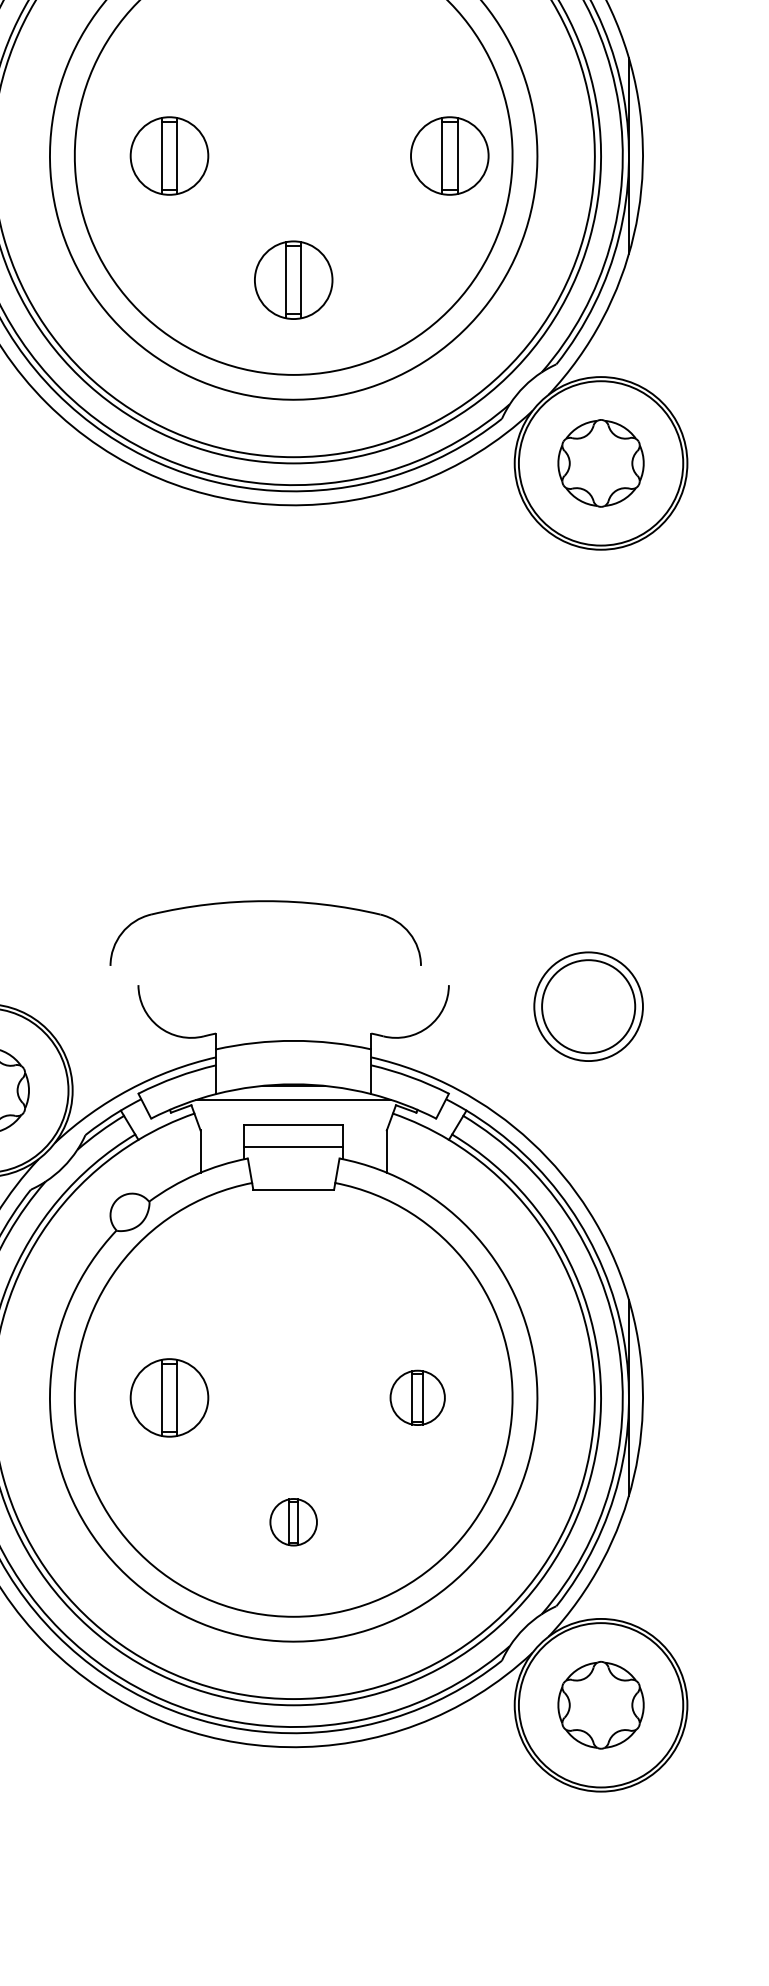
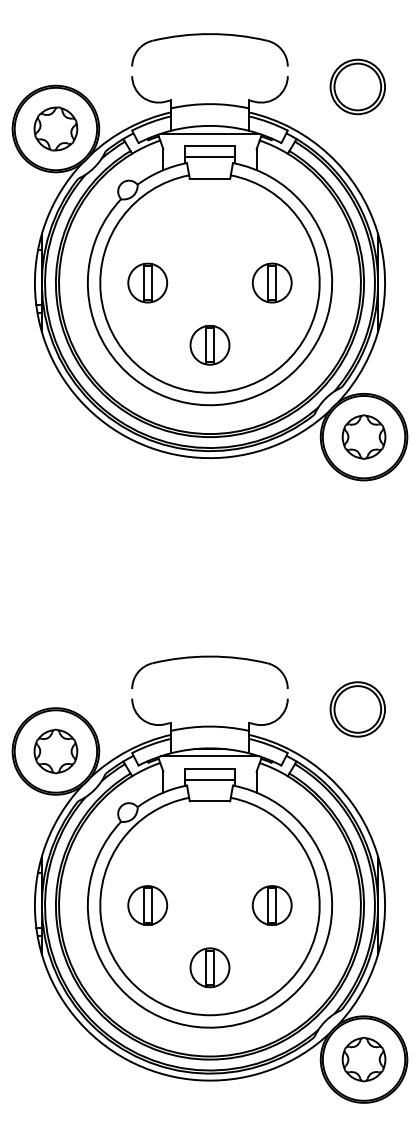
part: (448, 154) -> (271, 282), moved
part: (264, 903) -> (209, 657), moved
part: (416, 1397) -> (271, 905), size x1.43
part: (292, 1521) -> (209, 967), size x1.67

